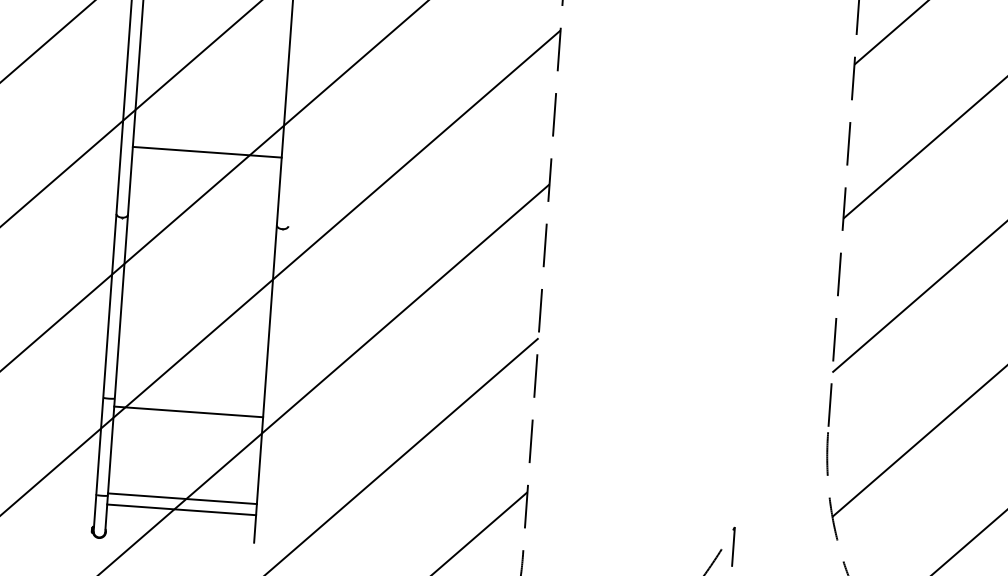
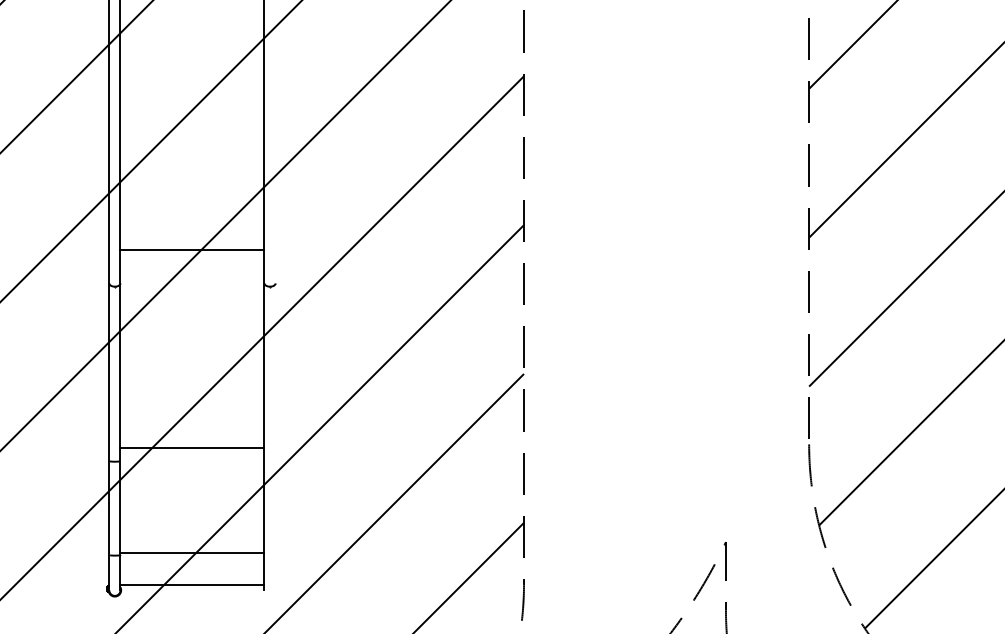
line: (207, 151) -> (192, 249), moved
line: (188, 411) -> (192, 447), moved
line: (181, 509) -> (192, 584), moved

